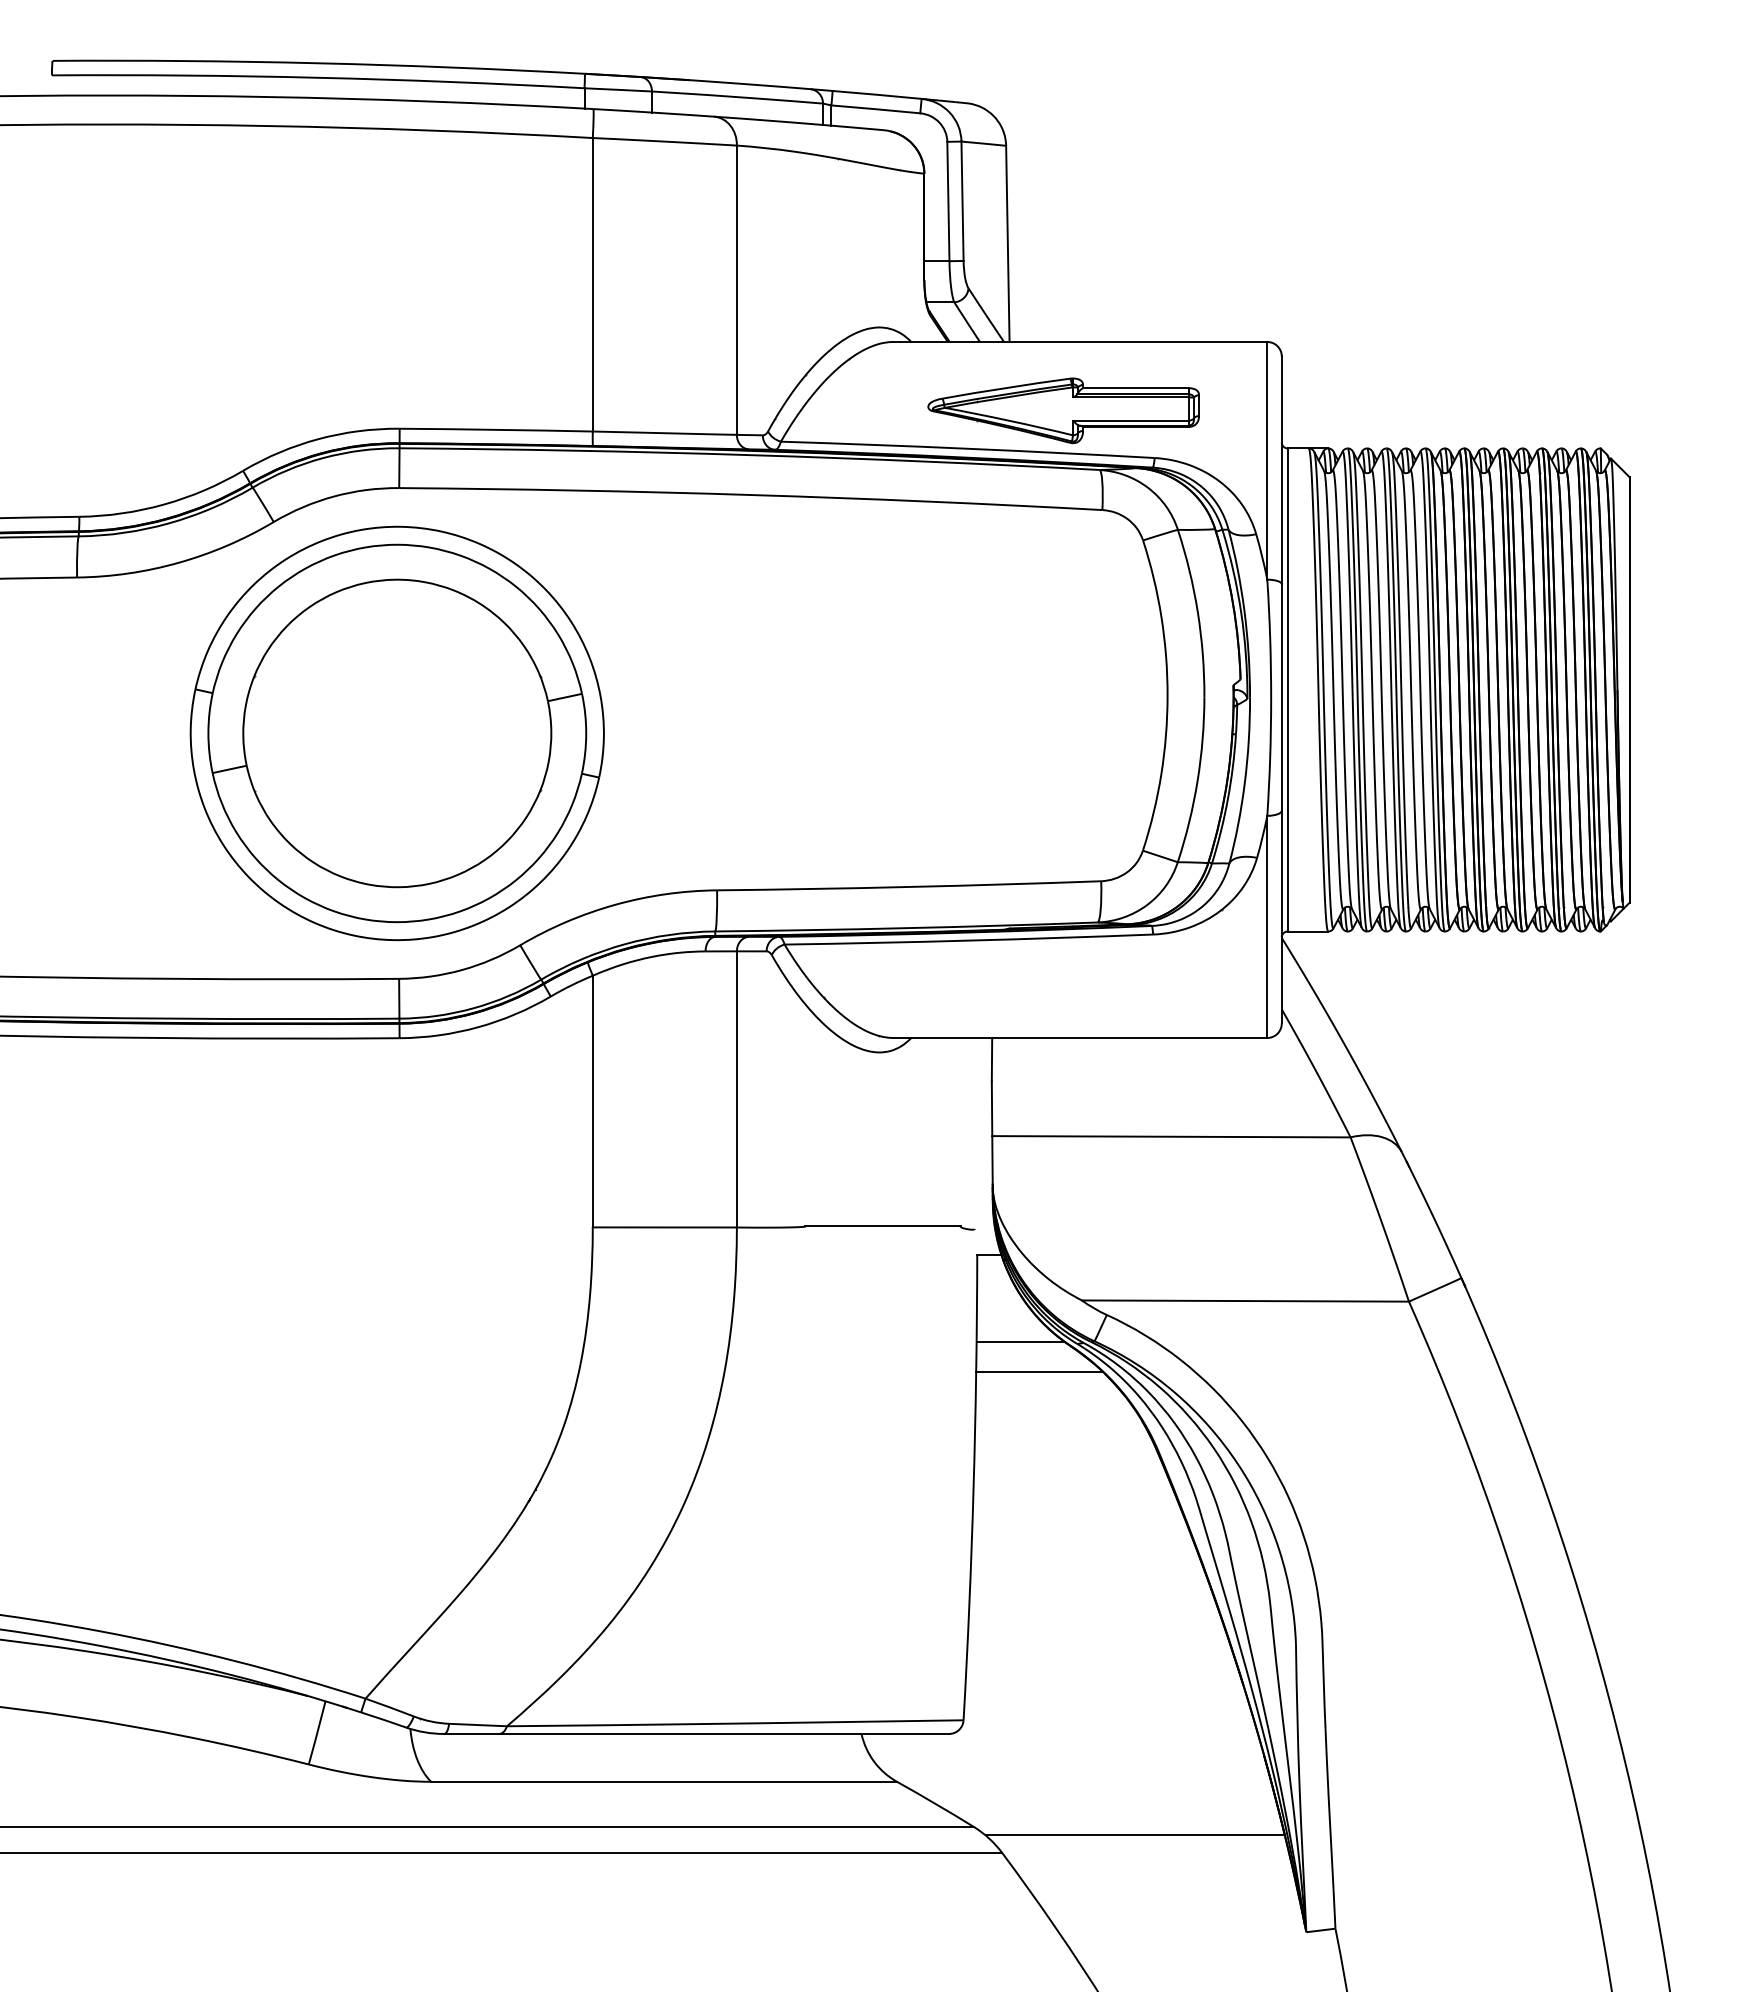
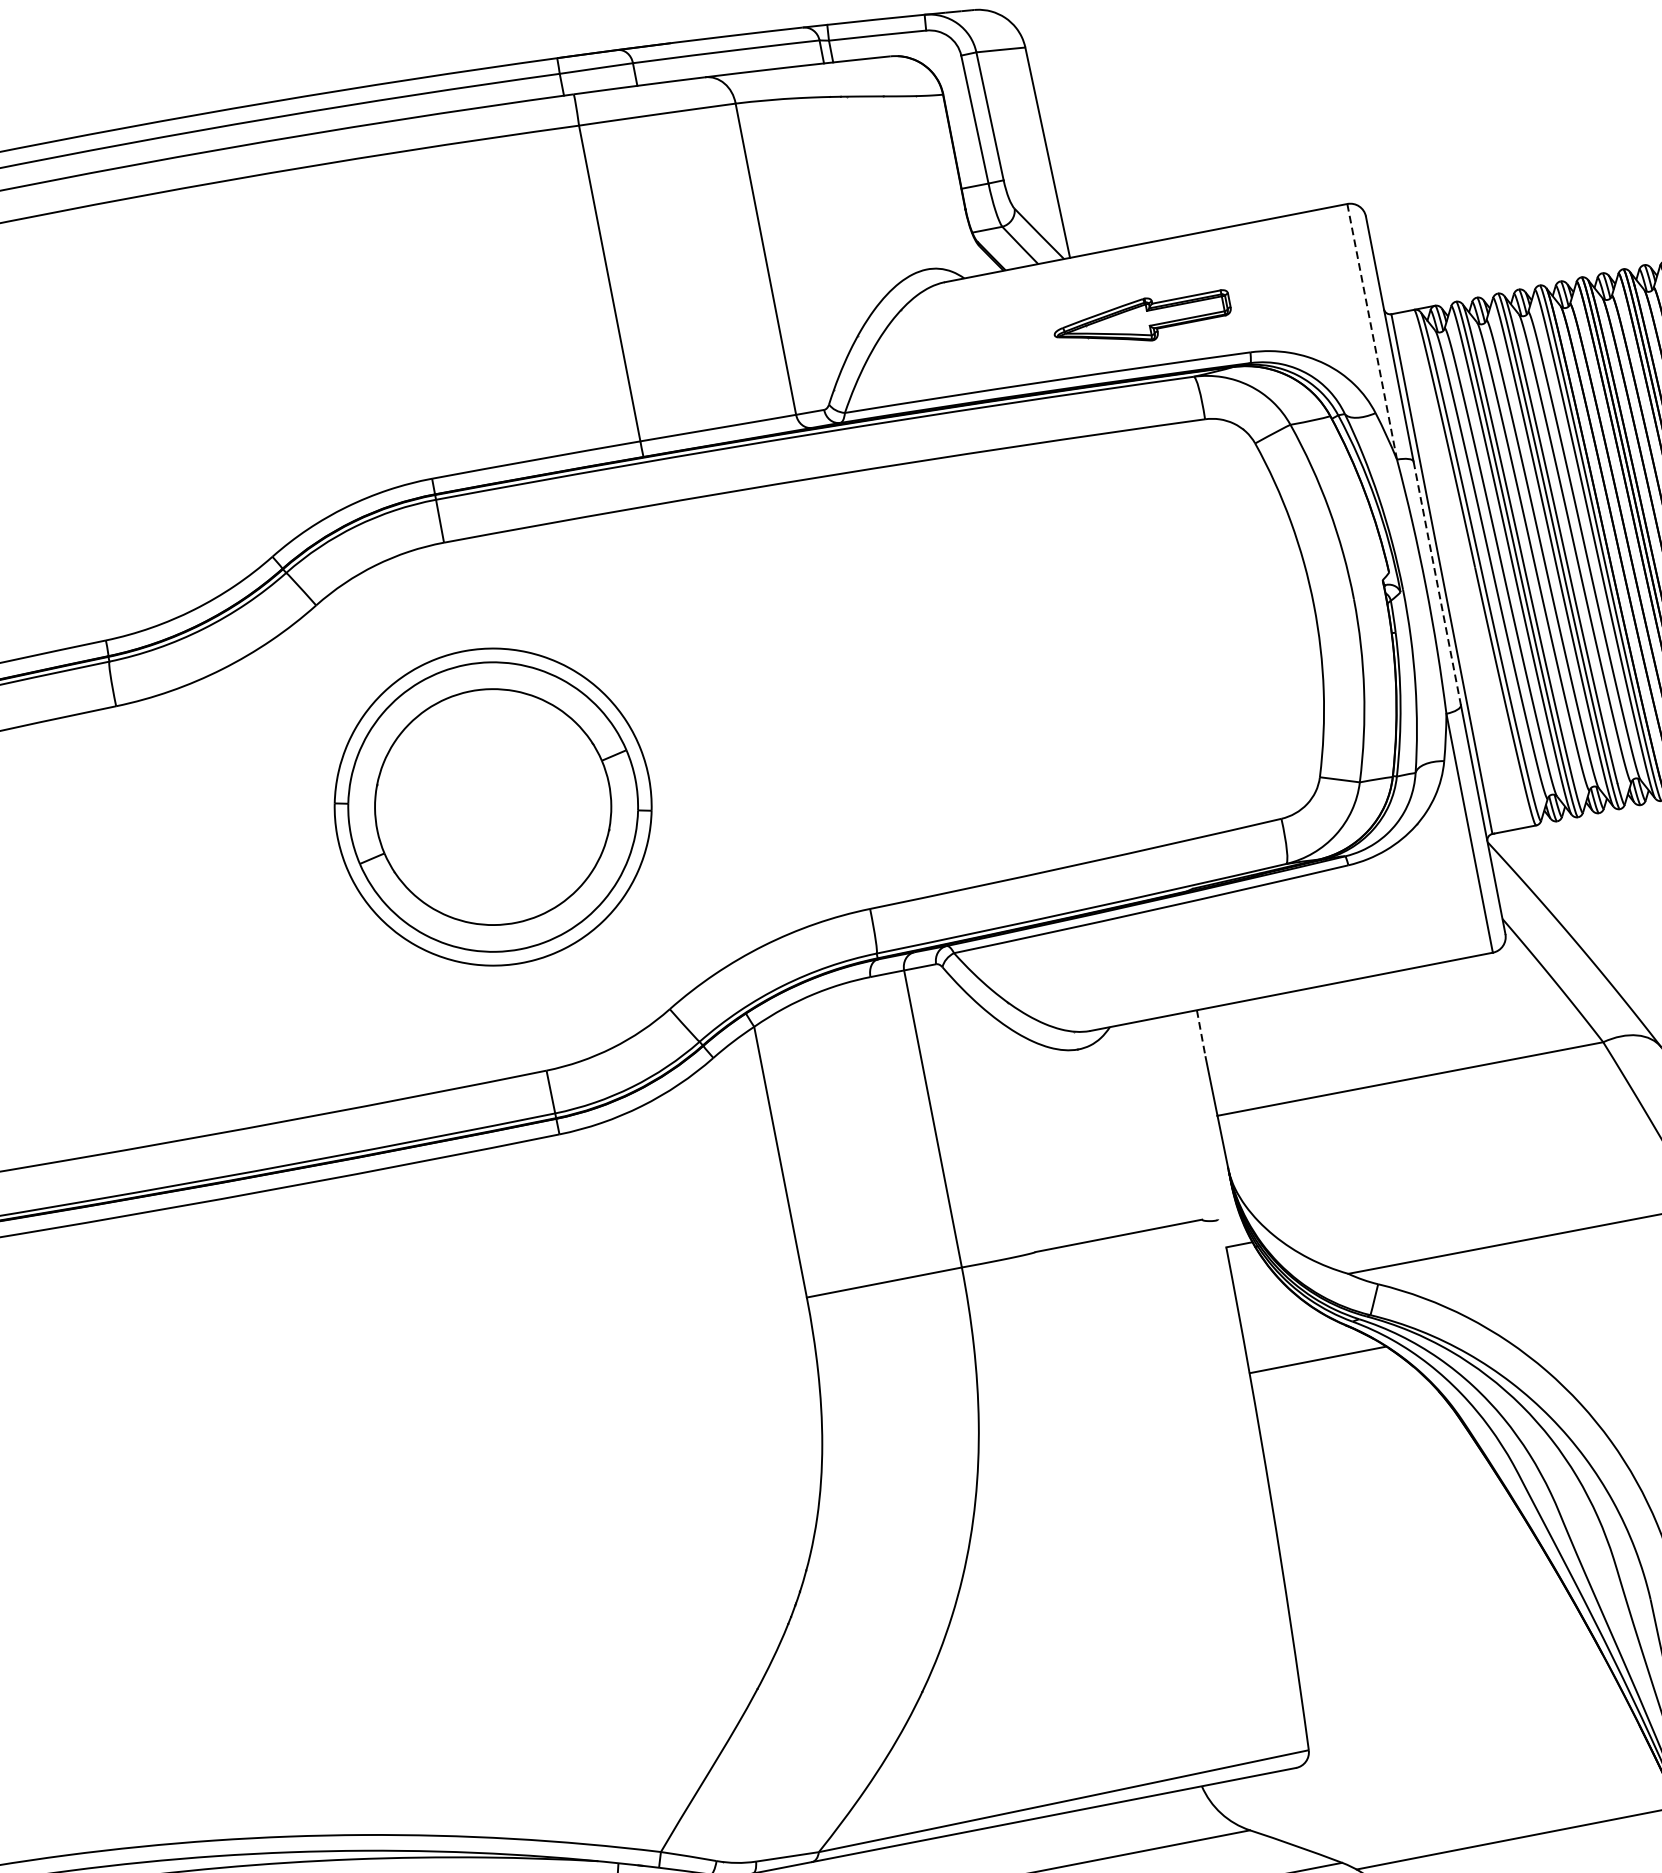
part: (1063, 410) -> (1142, 320), size x0.6
line: (1267, 460) -> (1372, 331), solid -> dashed
line: (1281, 697) -> (1436, 583), solid -> dashed
part: (396, 733) -> (492, 807), size x0.7
line: (992, 1059) -> (1201, 1033), solid -> dashed
line: (1020, 1342) -> (1291, 1331), removed

